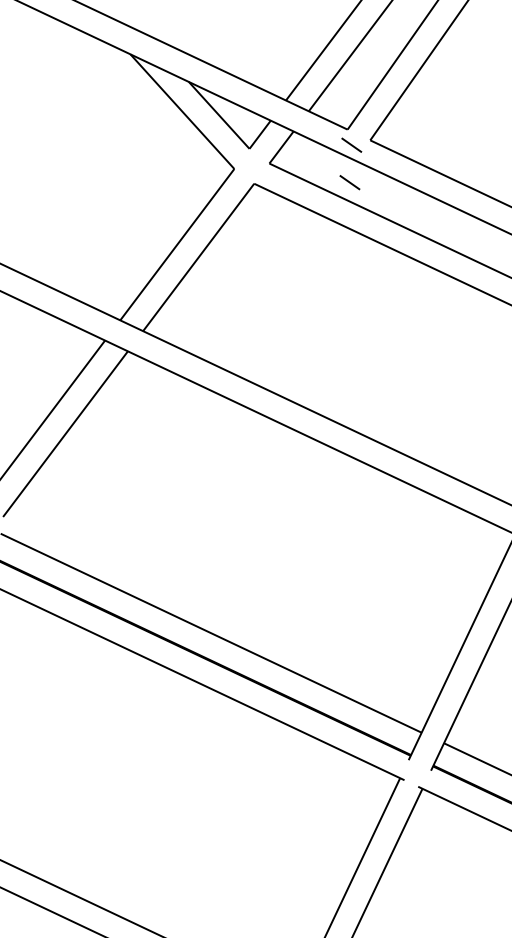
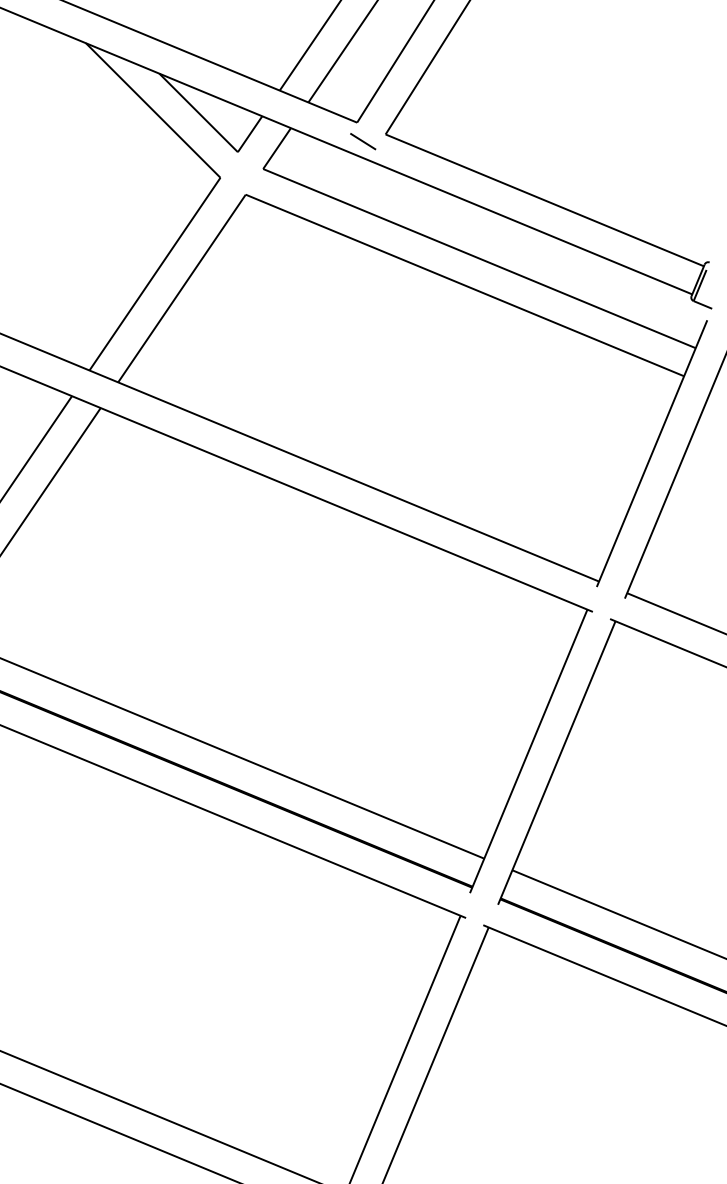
line: (350, 182) -> (363, 187), removed

